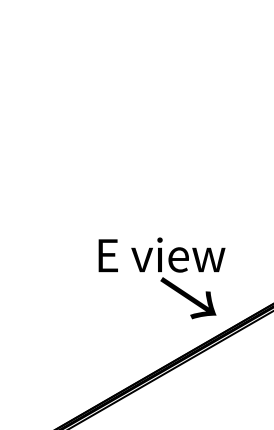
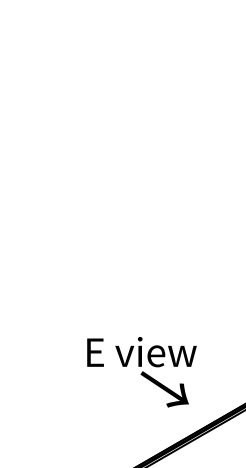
text: (161, 278) -> (141, 372), moved

